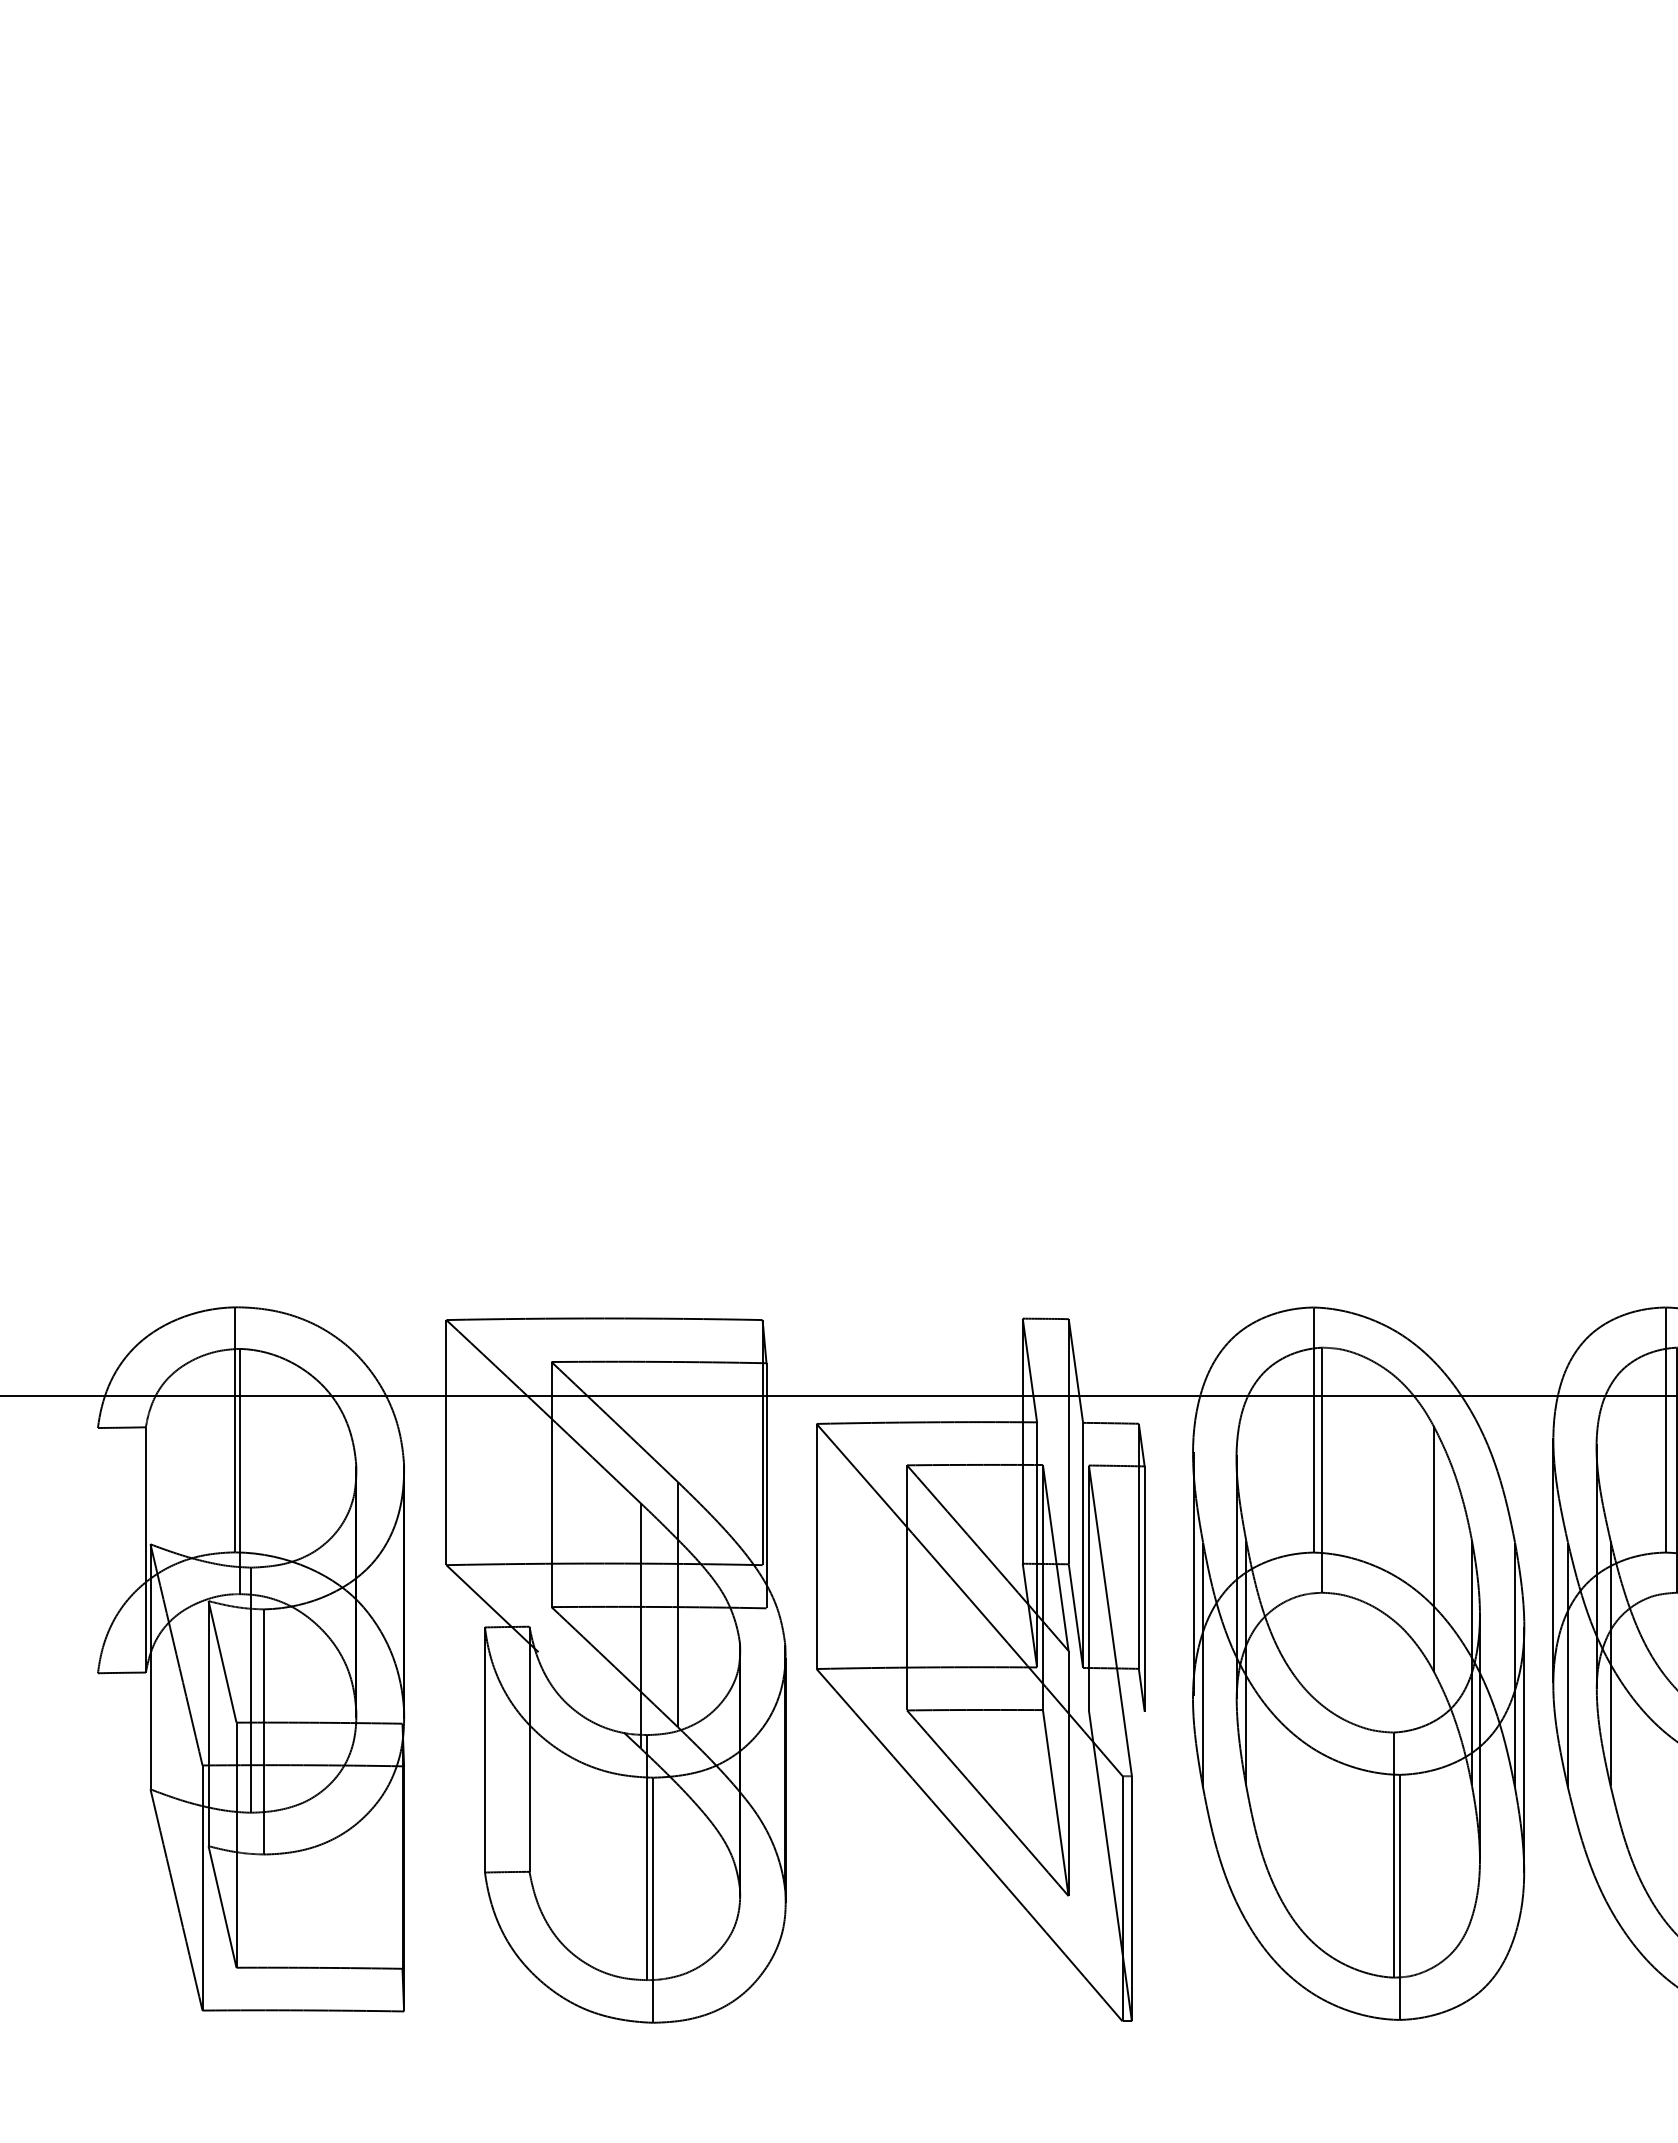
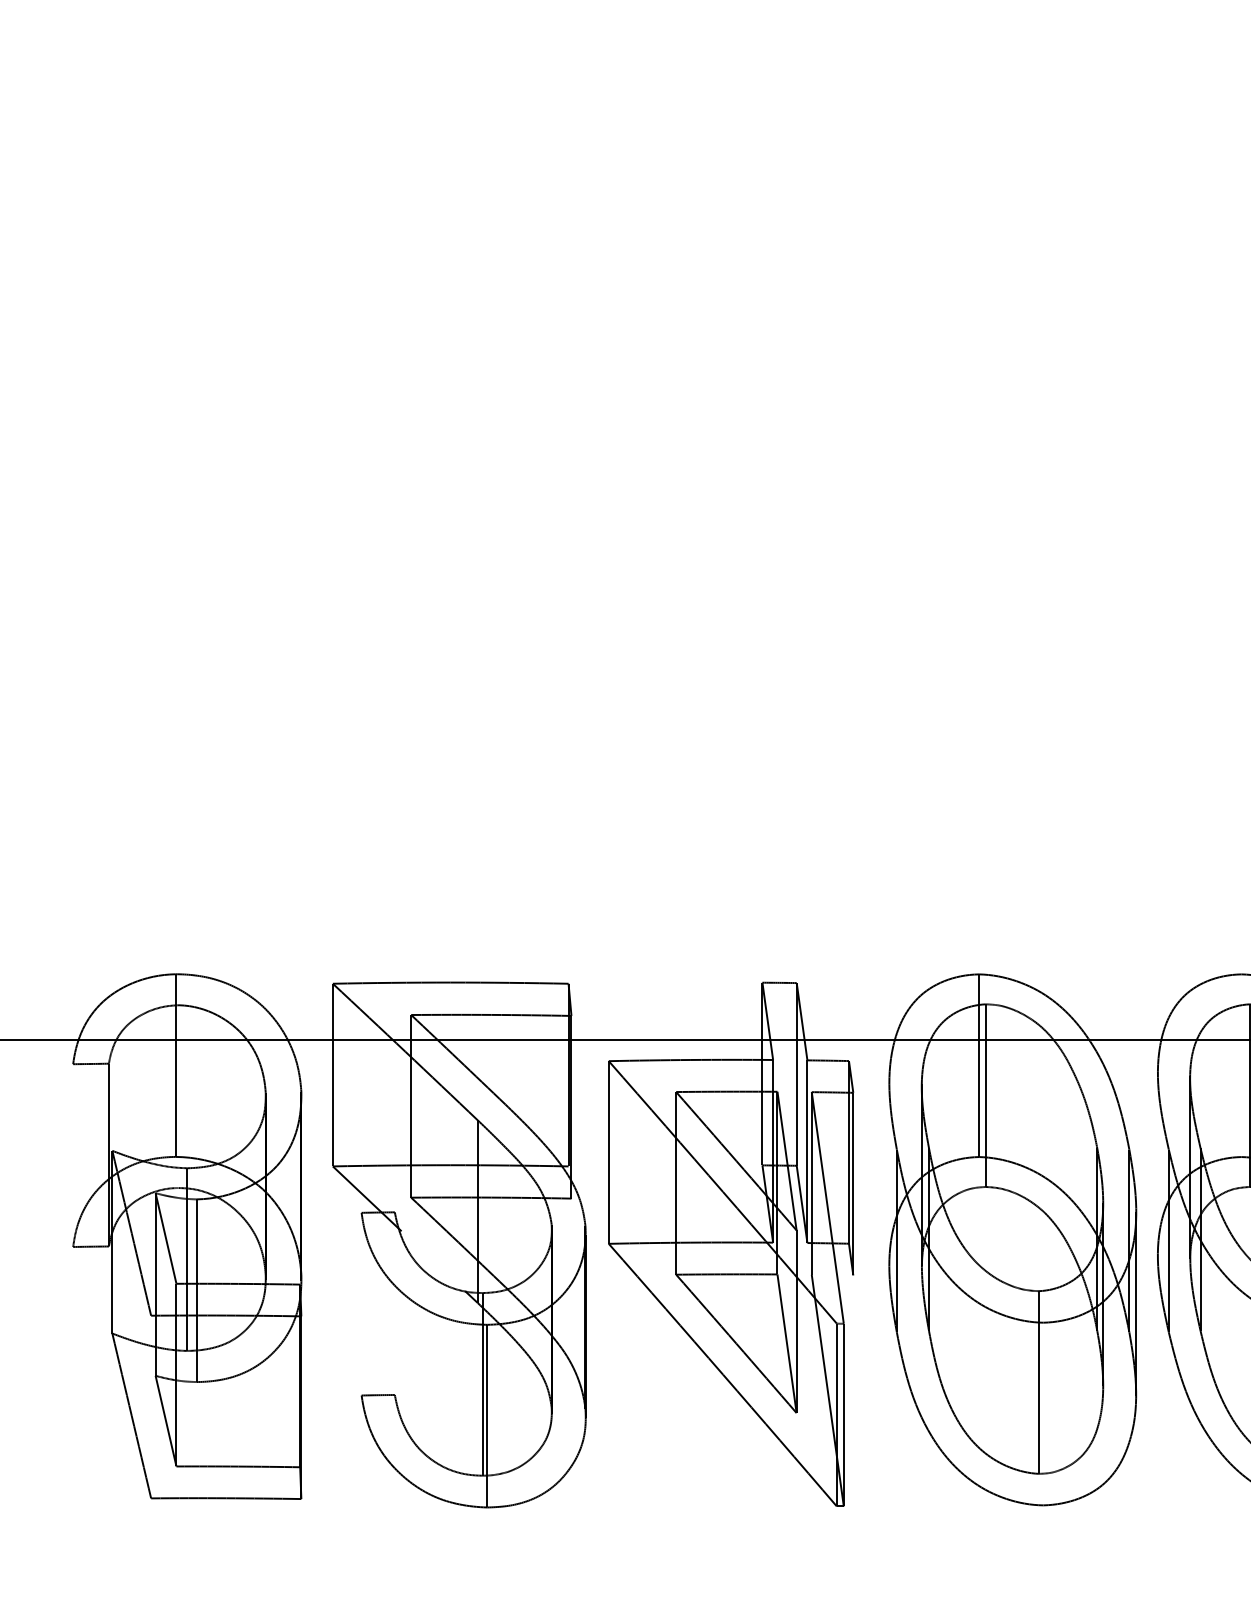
line: (1665, 1429) -> (1241, 1065), removed
line: (239, 1471) -> (178, 1096), removed
line: (1433, 1548) -> (1068, 1154), removed
line: (1553, 1560) -> (1158, 1162), removed
line: (1193, 1573) -> (889, 1172), removed
line: (678, 1604) -> (505, 1195), removed
line: (529, 1748) -> (394, 1303), removed
line: (484, 1749) -> (361, 1303), removed
line: (202, 1887) -> (151, 1406), removed
line: (1399, 1896) -> (1043, 1413), removed

